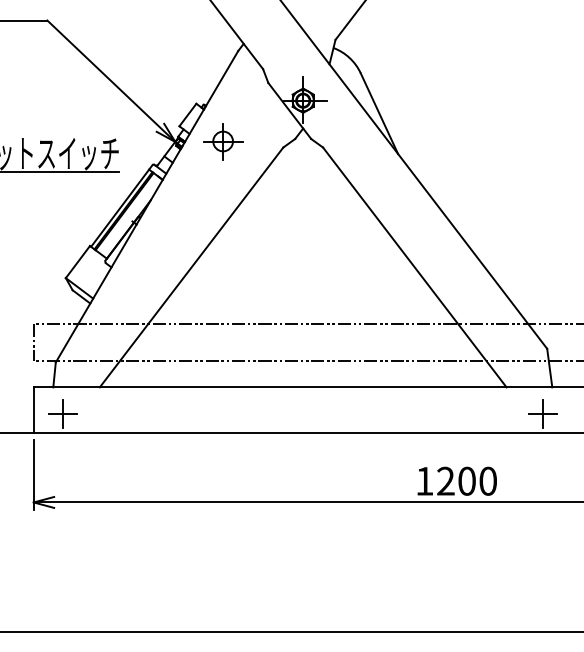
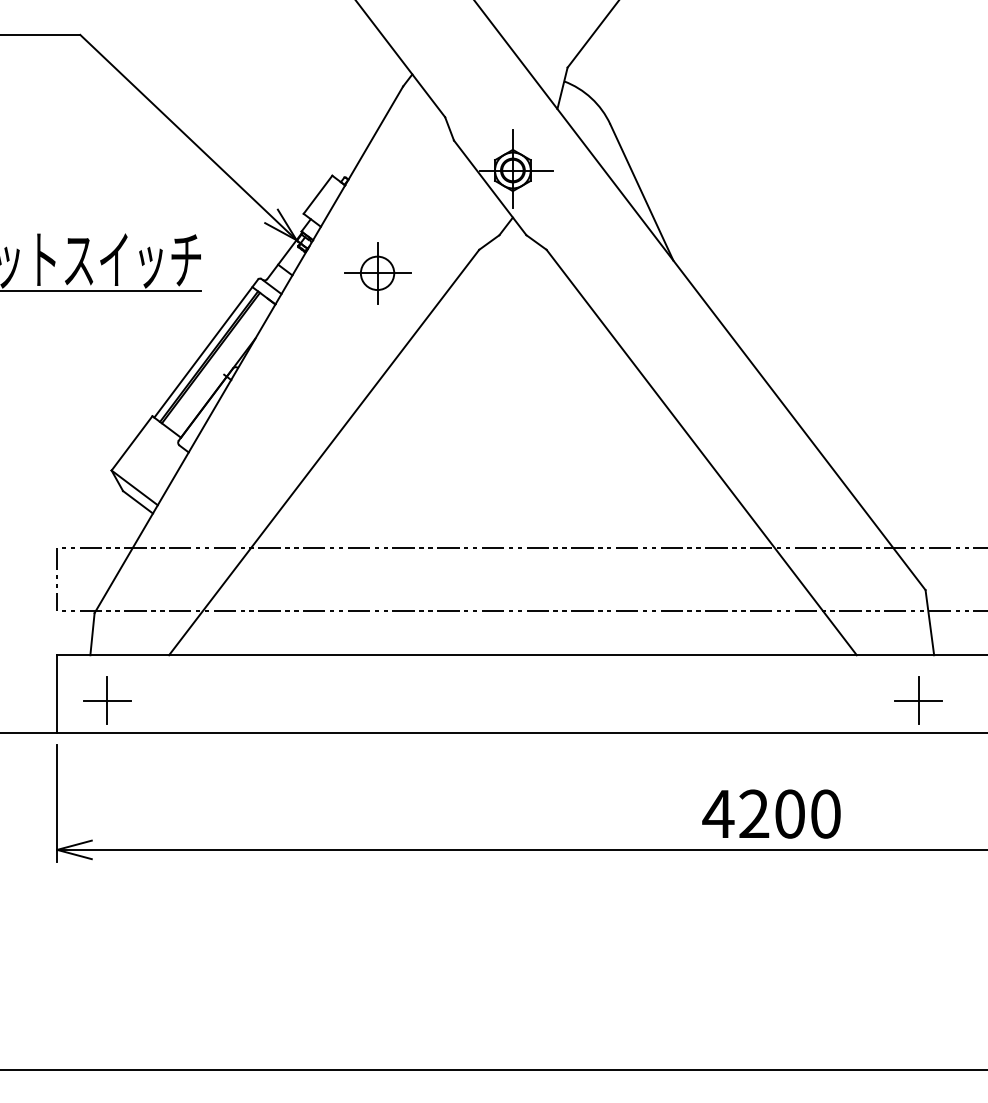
part: (223, 141) -> (378, 273), moved
text: (424, 481) -> (718, 814), 1200 -> 4200

